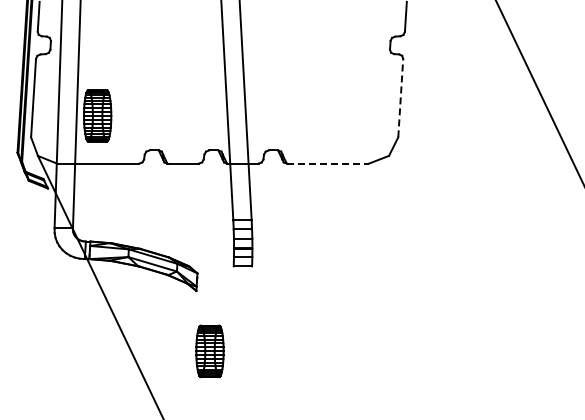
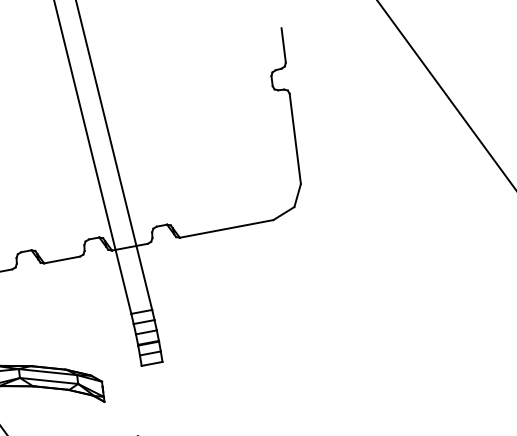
line: (400, 97) -> (294, 138), dashed -> solid
line: (328, 163) -> (227, 228), dashed -> solid

